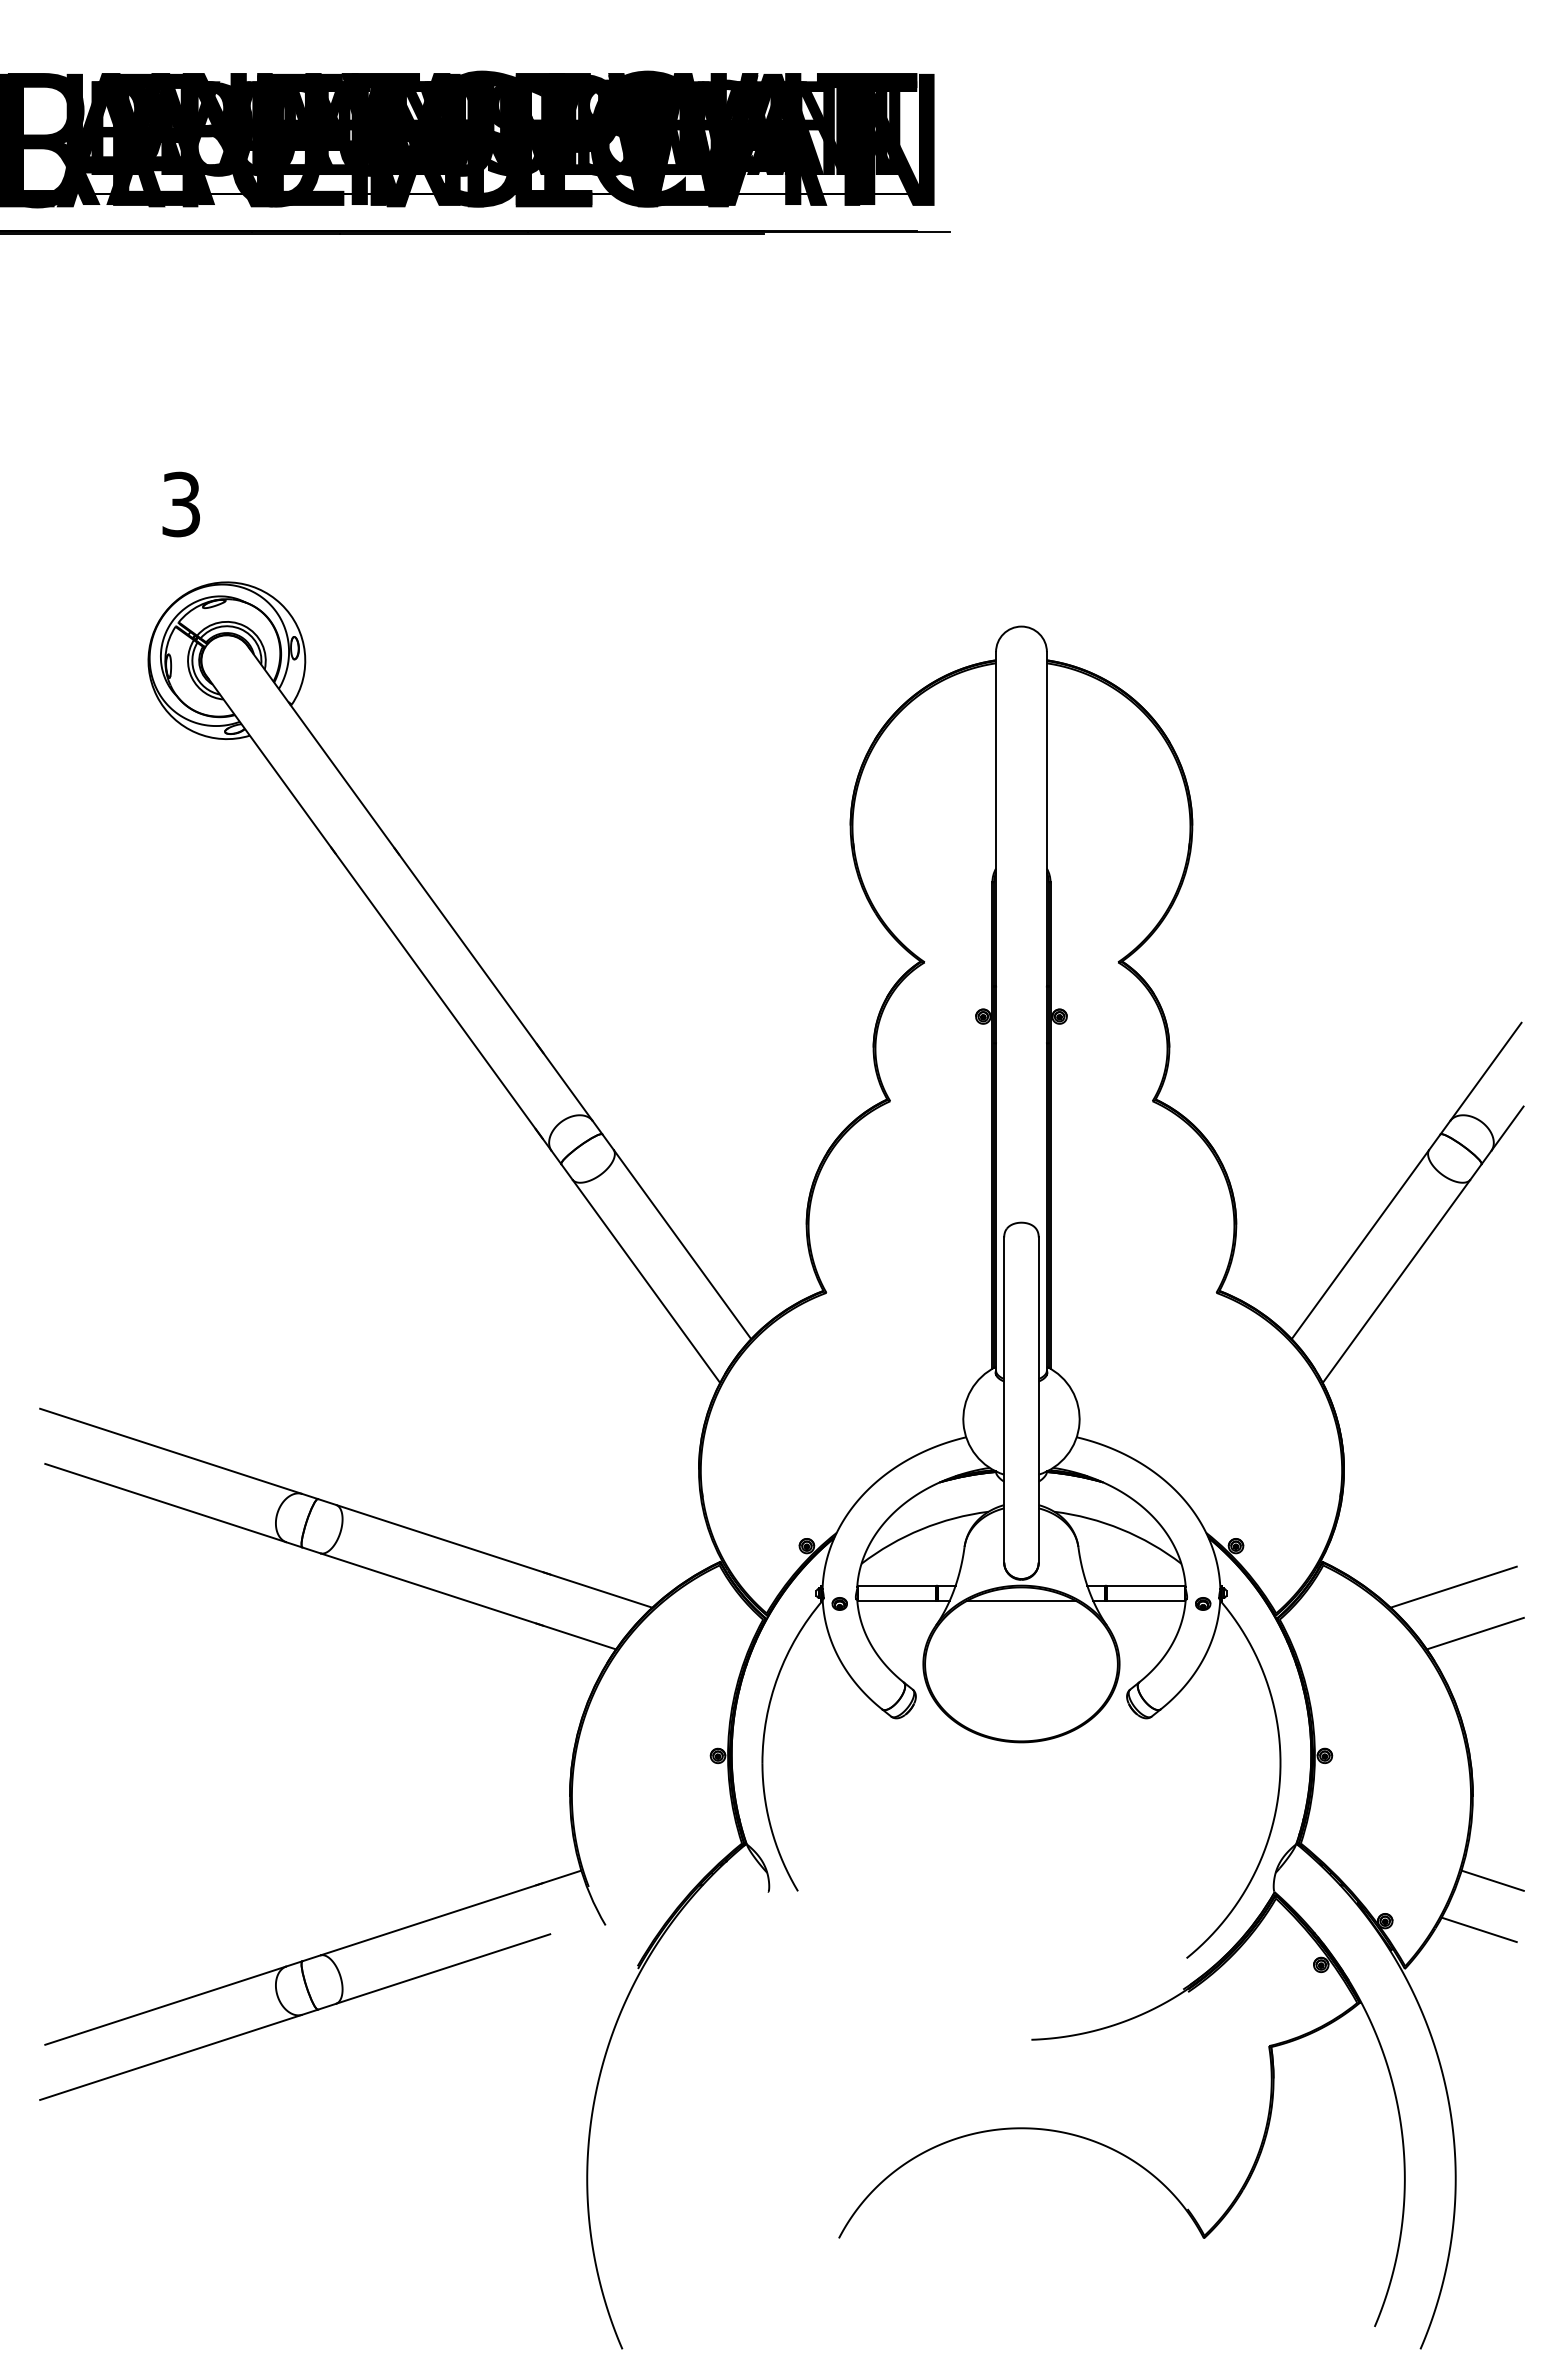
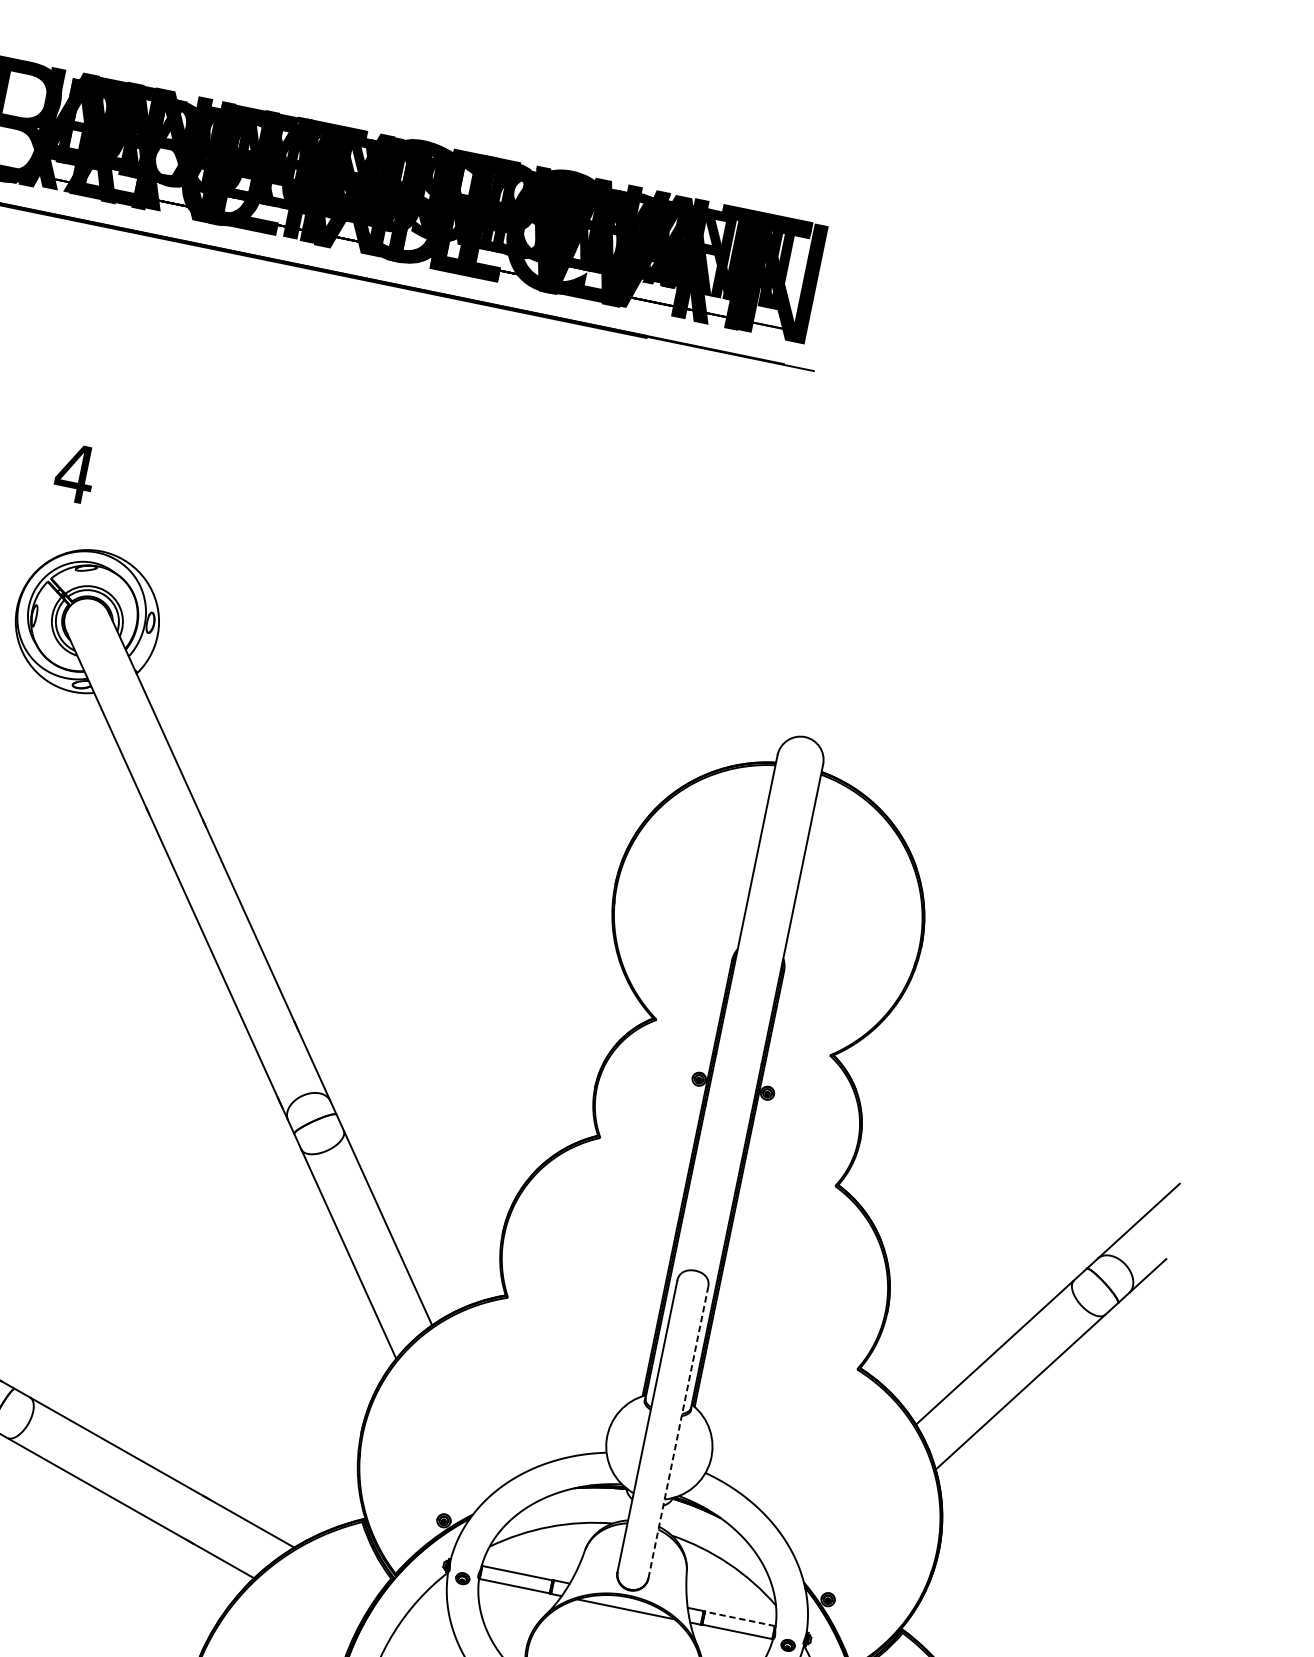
text: (180, 504) -> (74, 473), 3 -> 4
line: (1038, 1400) -> (678, 1433), solid -> dashed
line: (1145, 1586) -> (739, 1619), solid -> dashed

